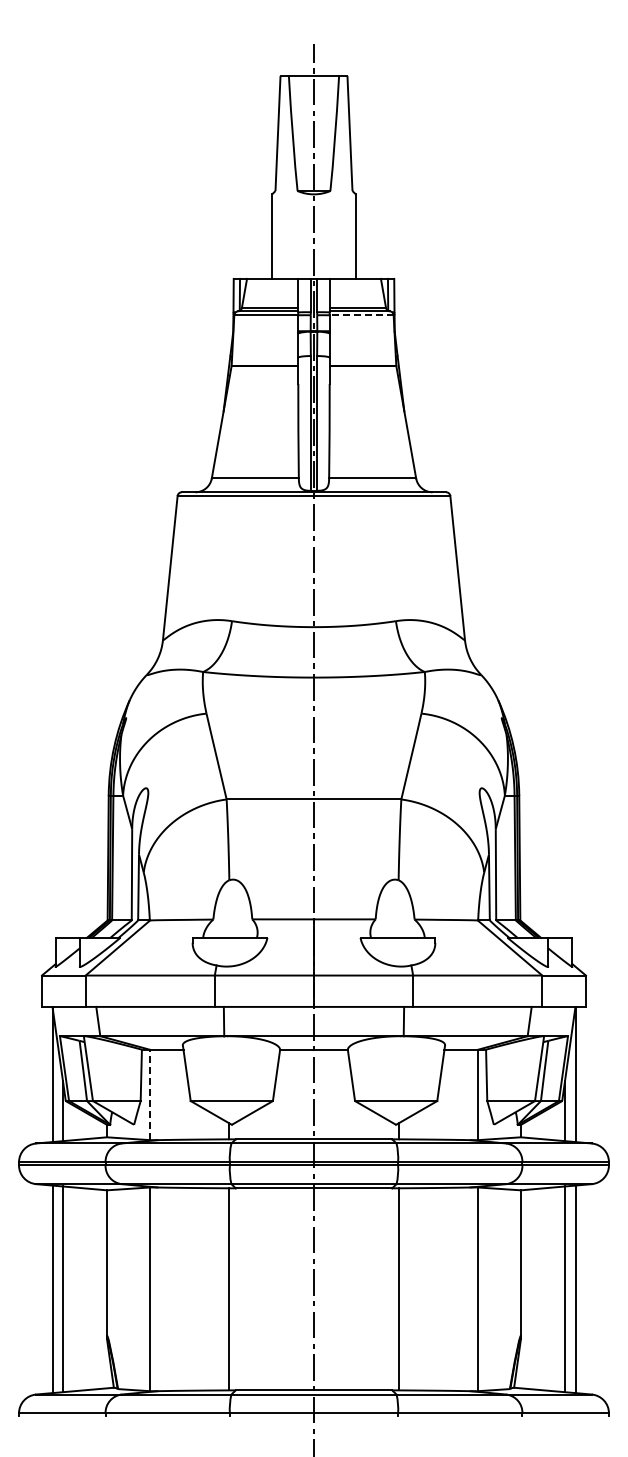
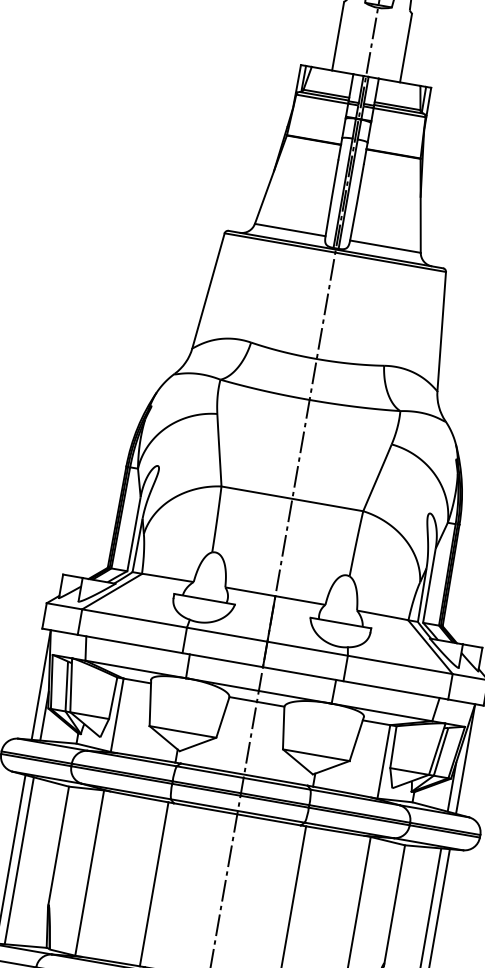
line: (361, 315) -> (399, 112), dashed -> solid
line: (149, 1094) -> (117, 714), dashed -> solid

